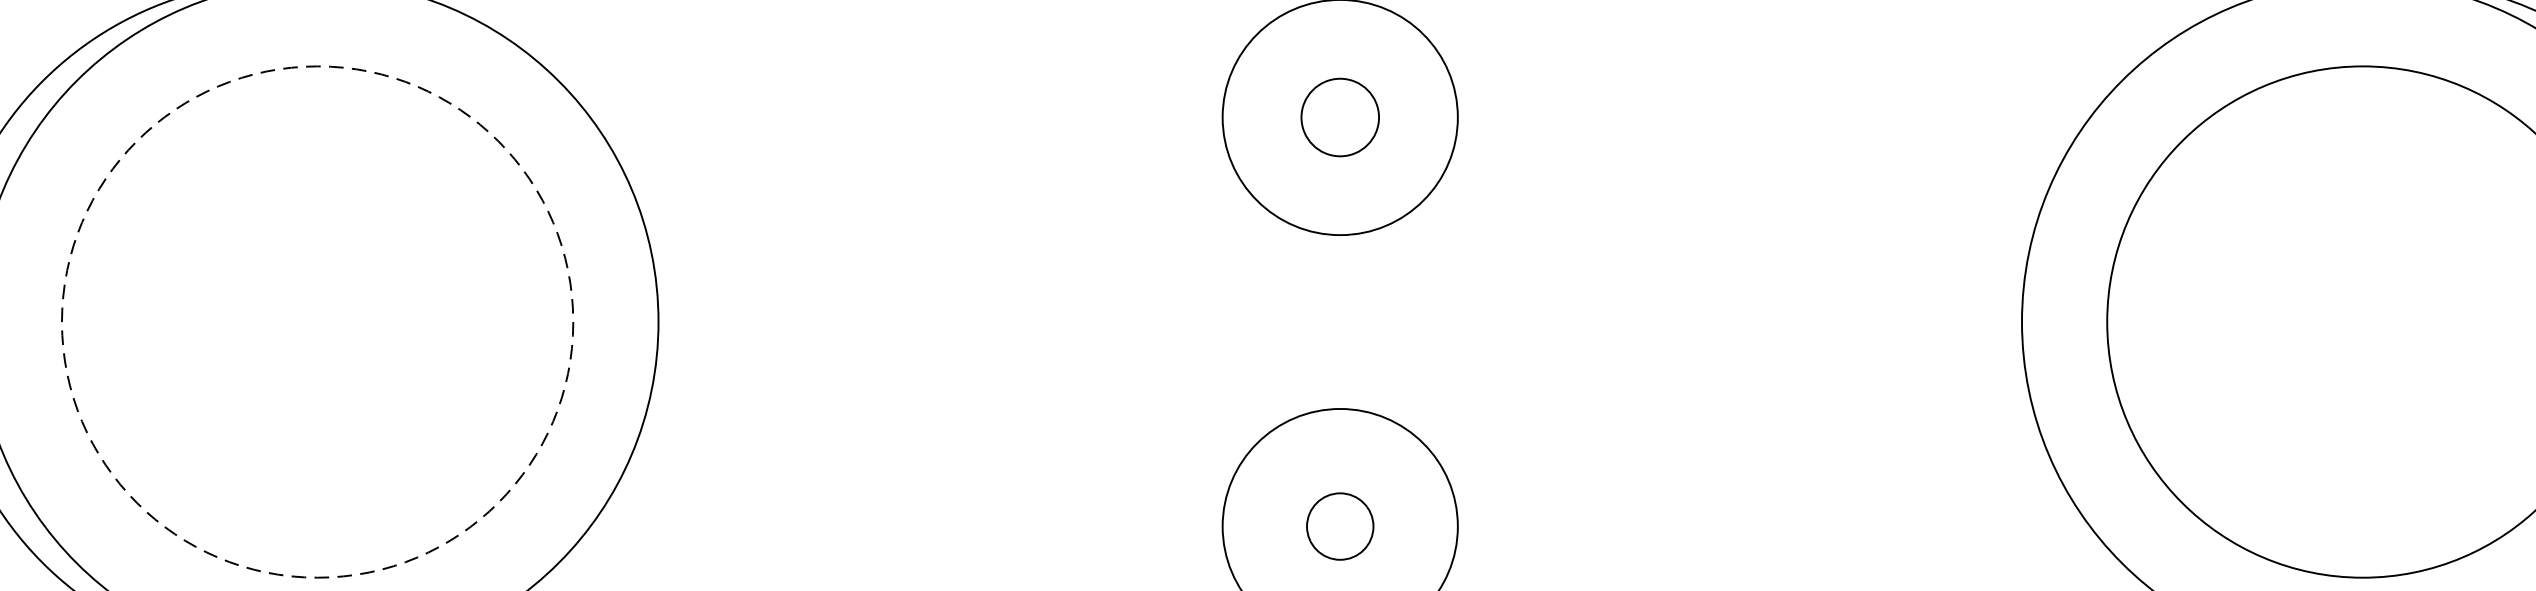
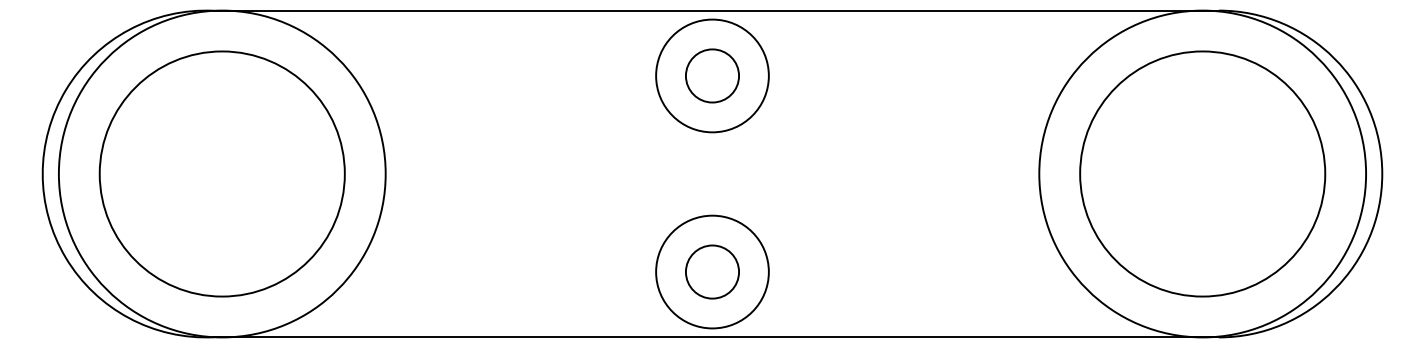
circle: (1340, 116) -> (712, 75), size x1.43
circle: (315, 320) -> (221, 173), dashed -> solid
circle: (1340, 525) -> (712, 271), size x1.67

